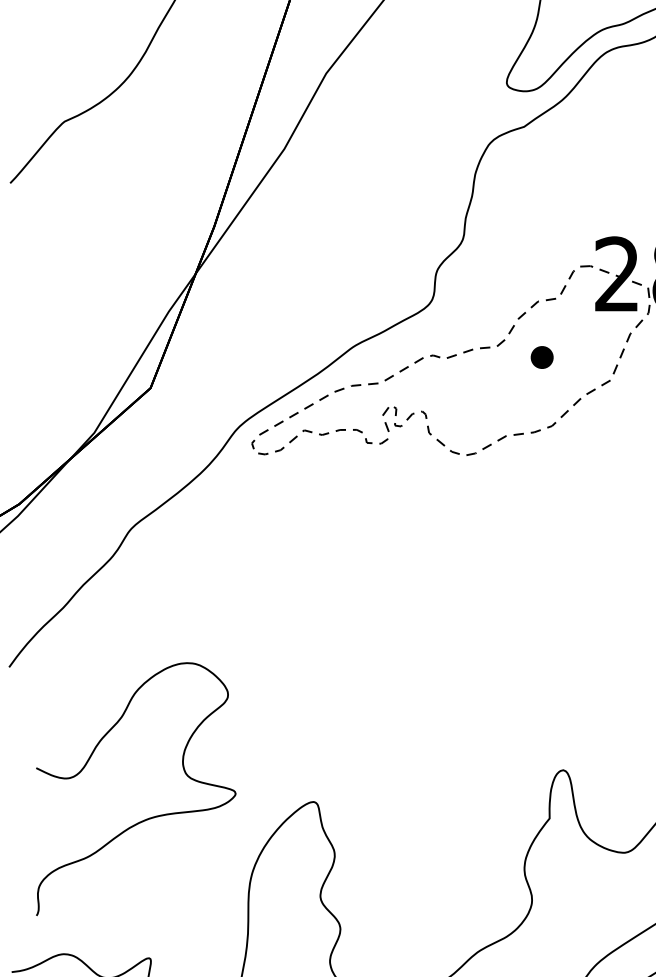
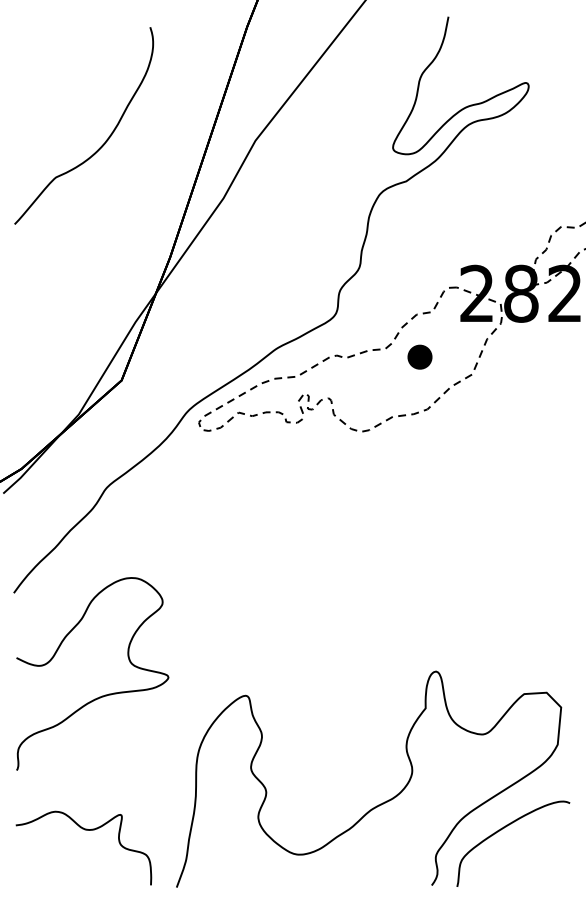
part: (541, 356) -> (419, 356), size x1.43
curve: (145, 818) -> (99, 696), moved

